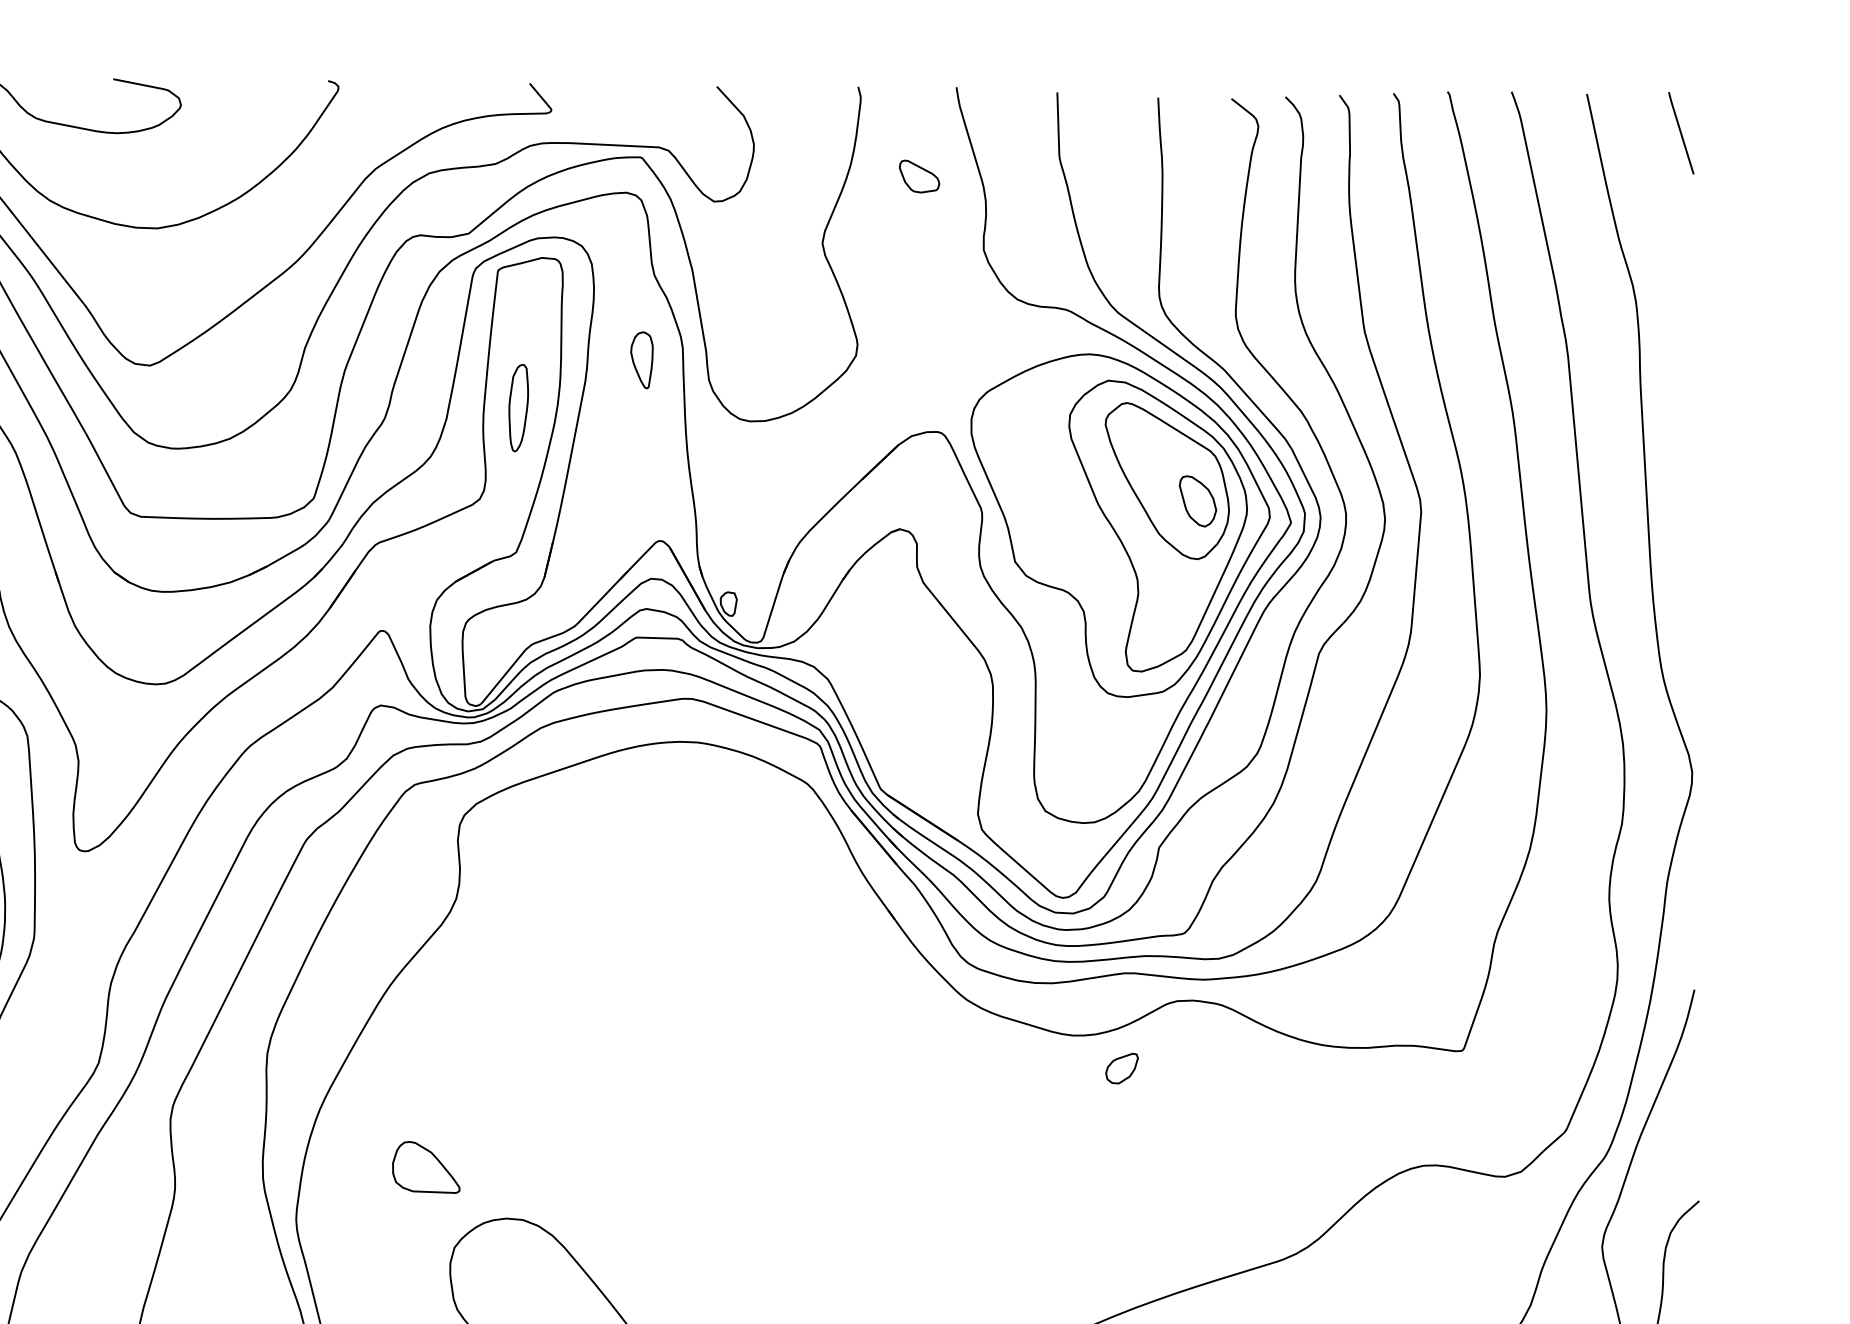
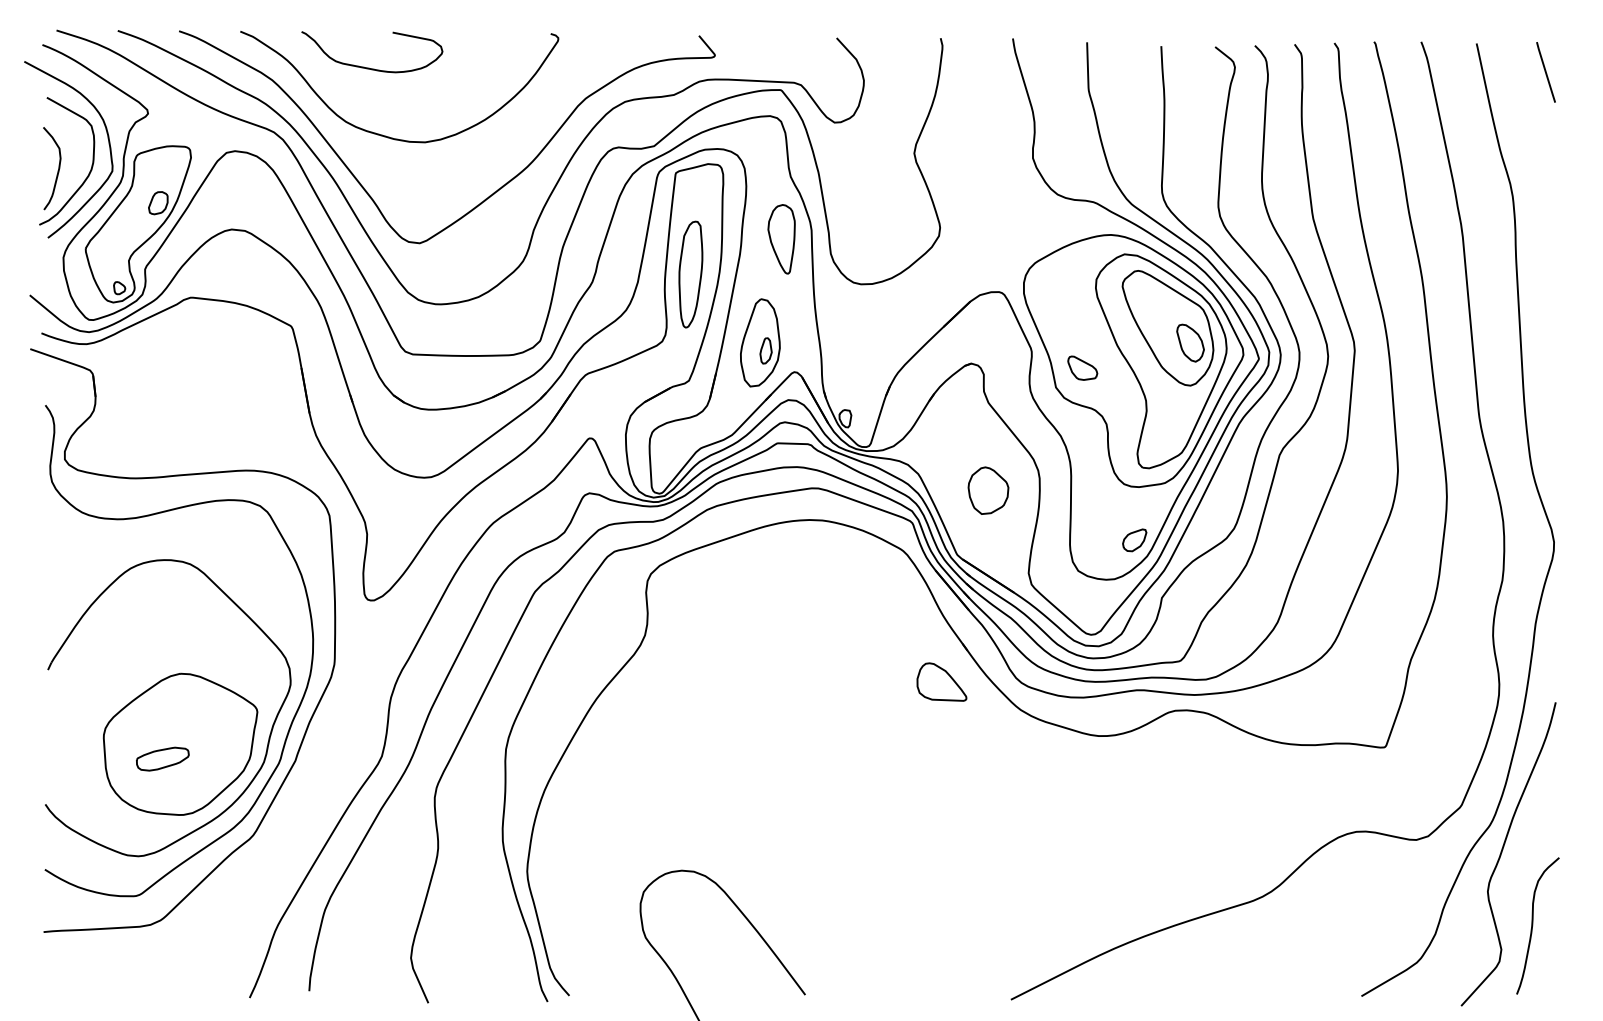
part: (919, 175) -> (1082, 367), moved
part: (641, 360) -> (781, 239), size x1.67
part: (518, 408) -> (690, 274), size x1.67
part: (613, 500) -> (760, 342), added
part: (923, 701) -> (988, 490), added
part: (1121, 1068) -> (1134, 540), moved
part: (425, 1166) -> (941, 681), moved

